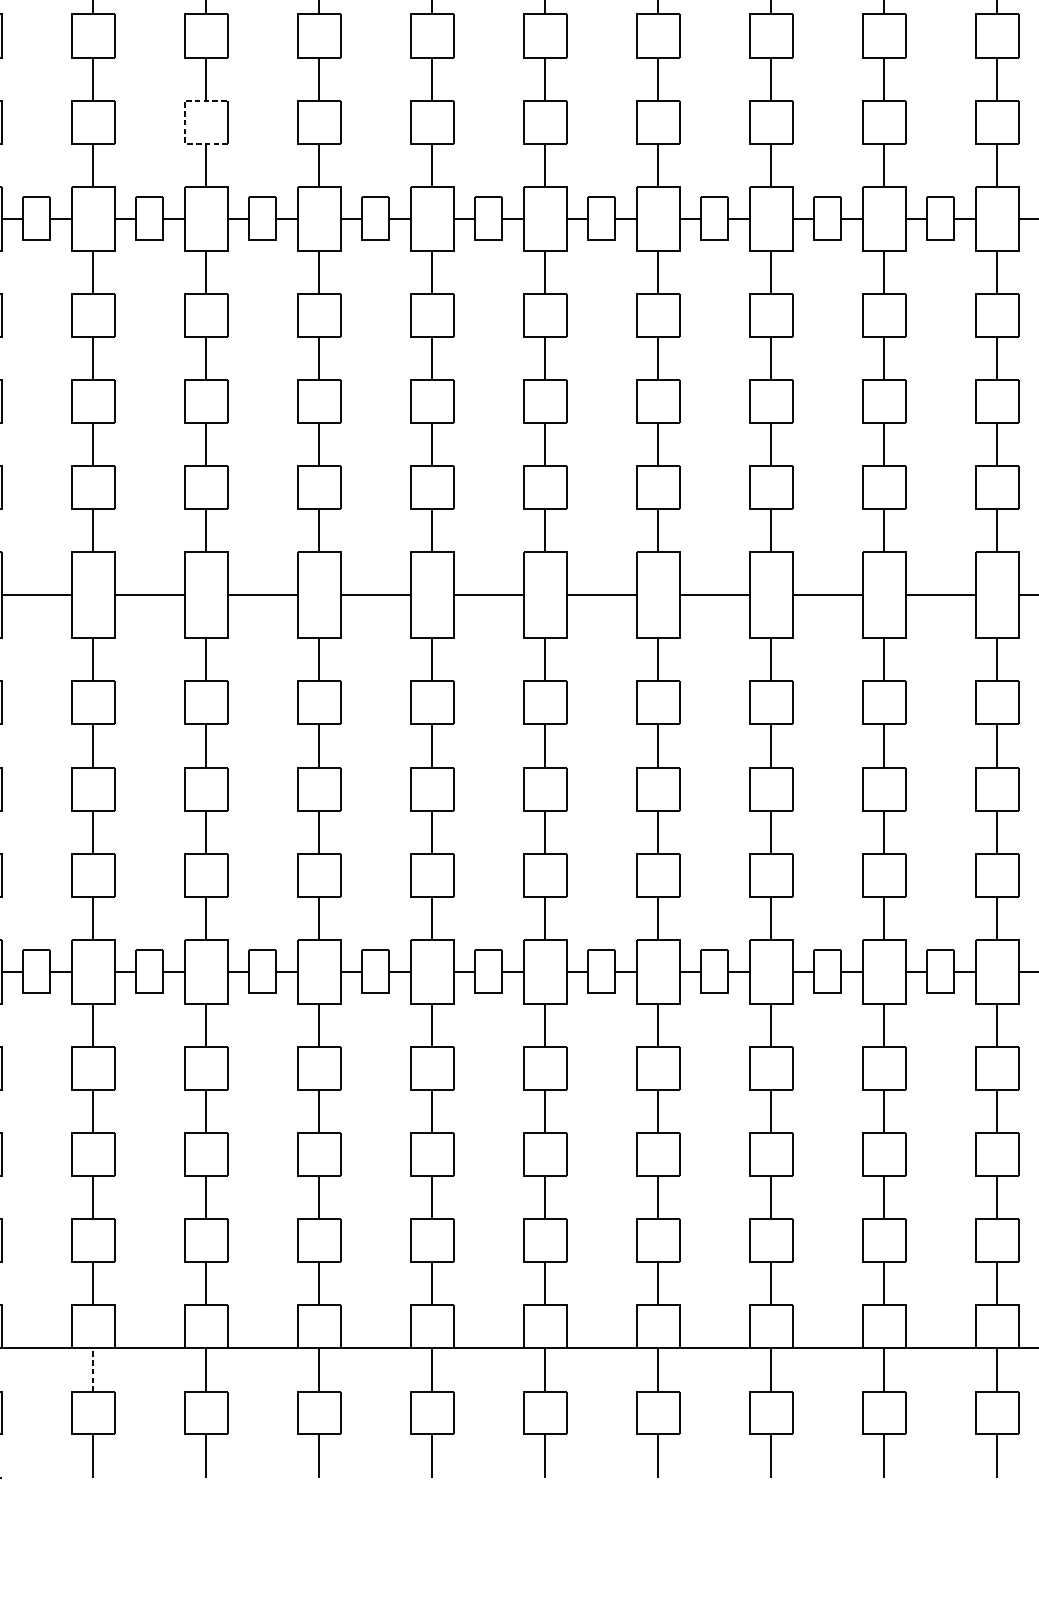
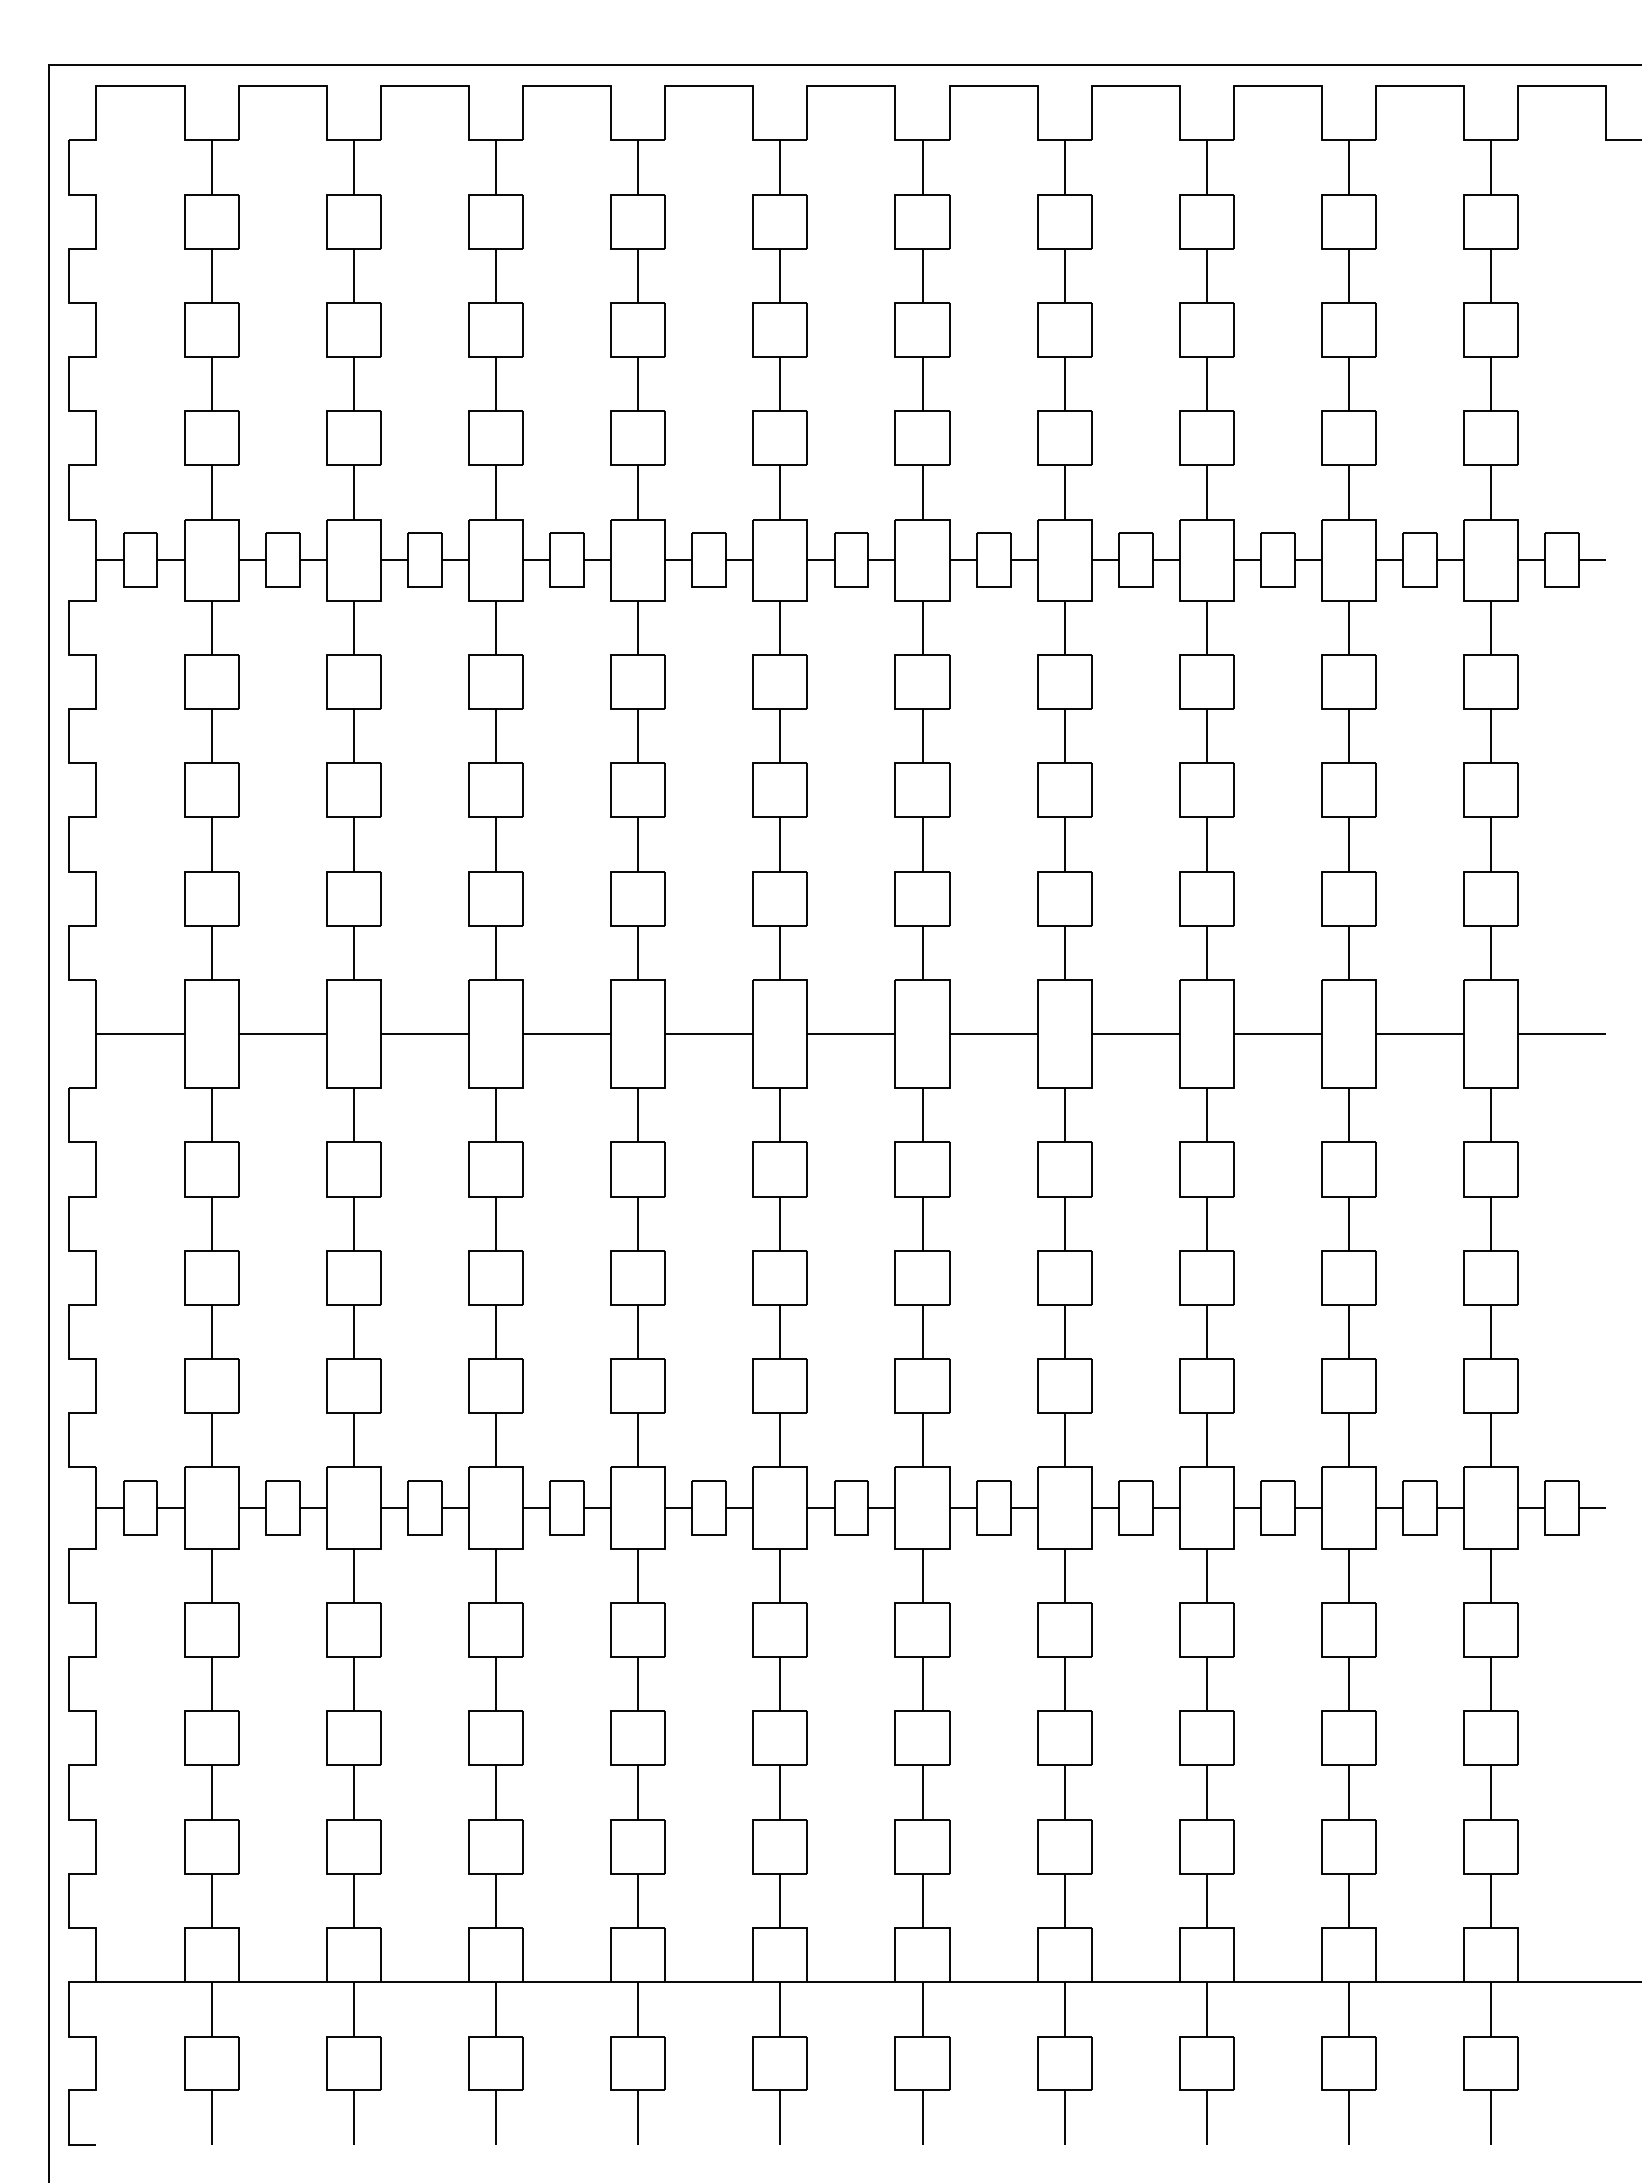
line: (184, 121) -> (326, 437), dashed -> solid
line: (93, 1369) -> (211, 2008), dashed -> solid

